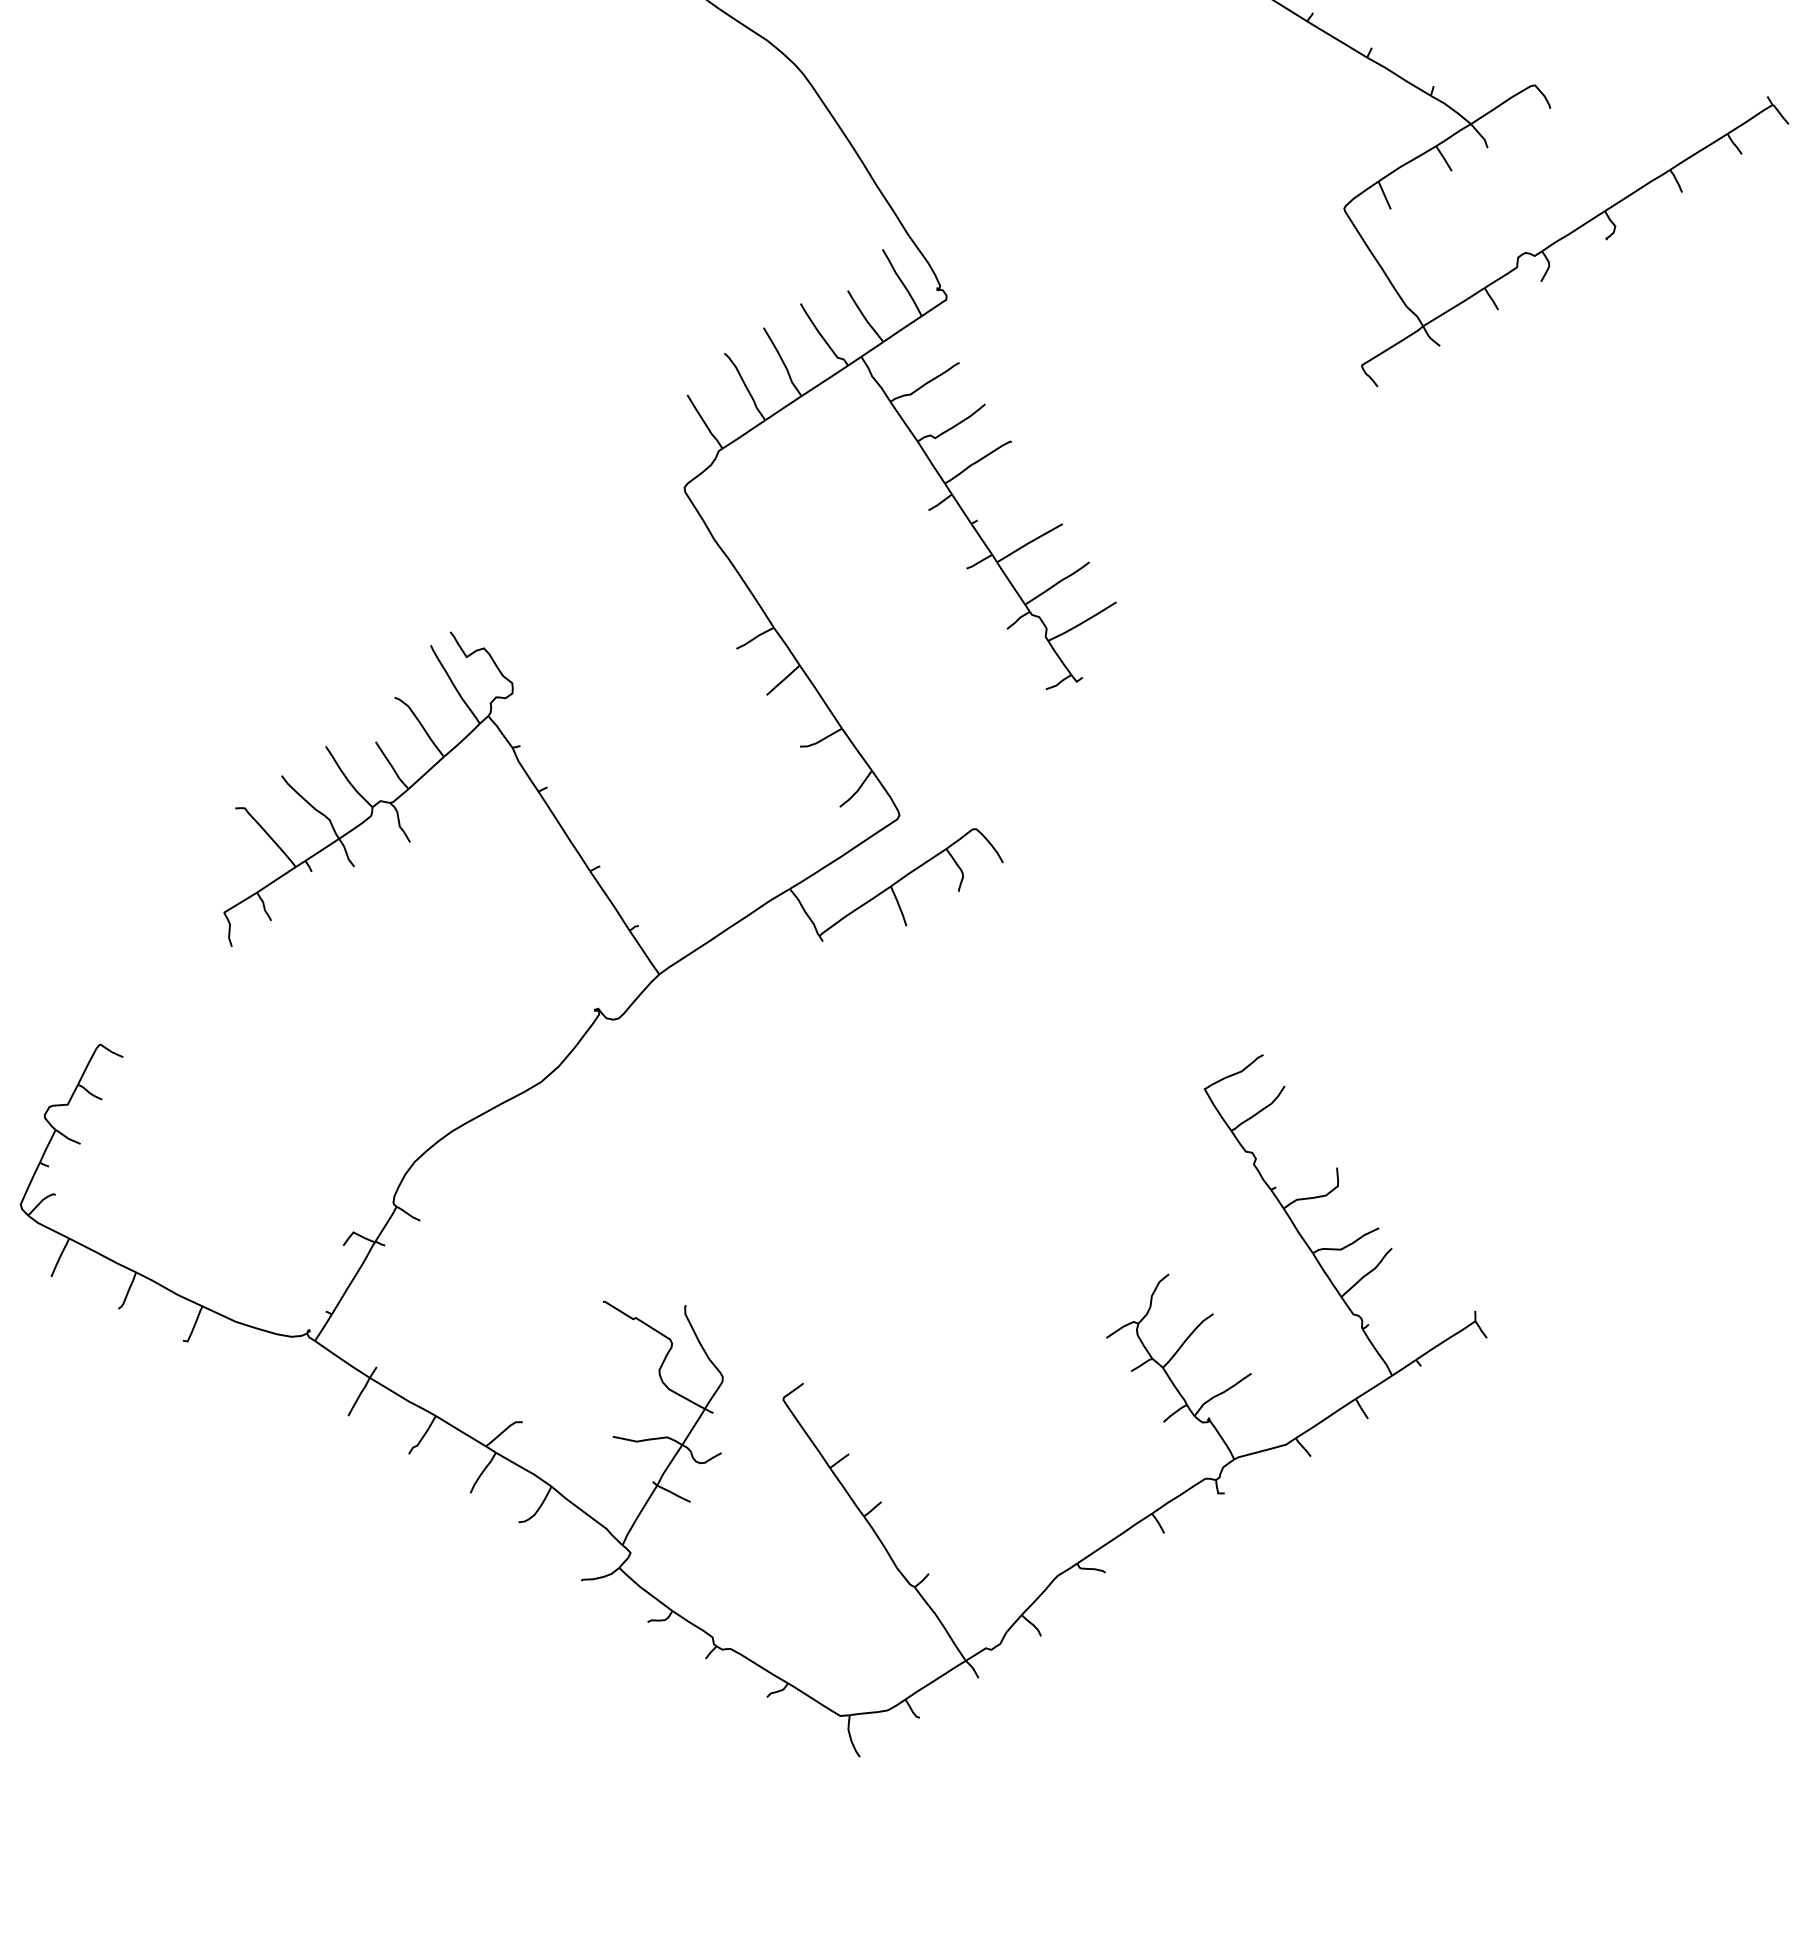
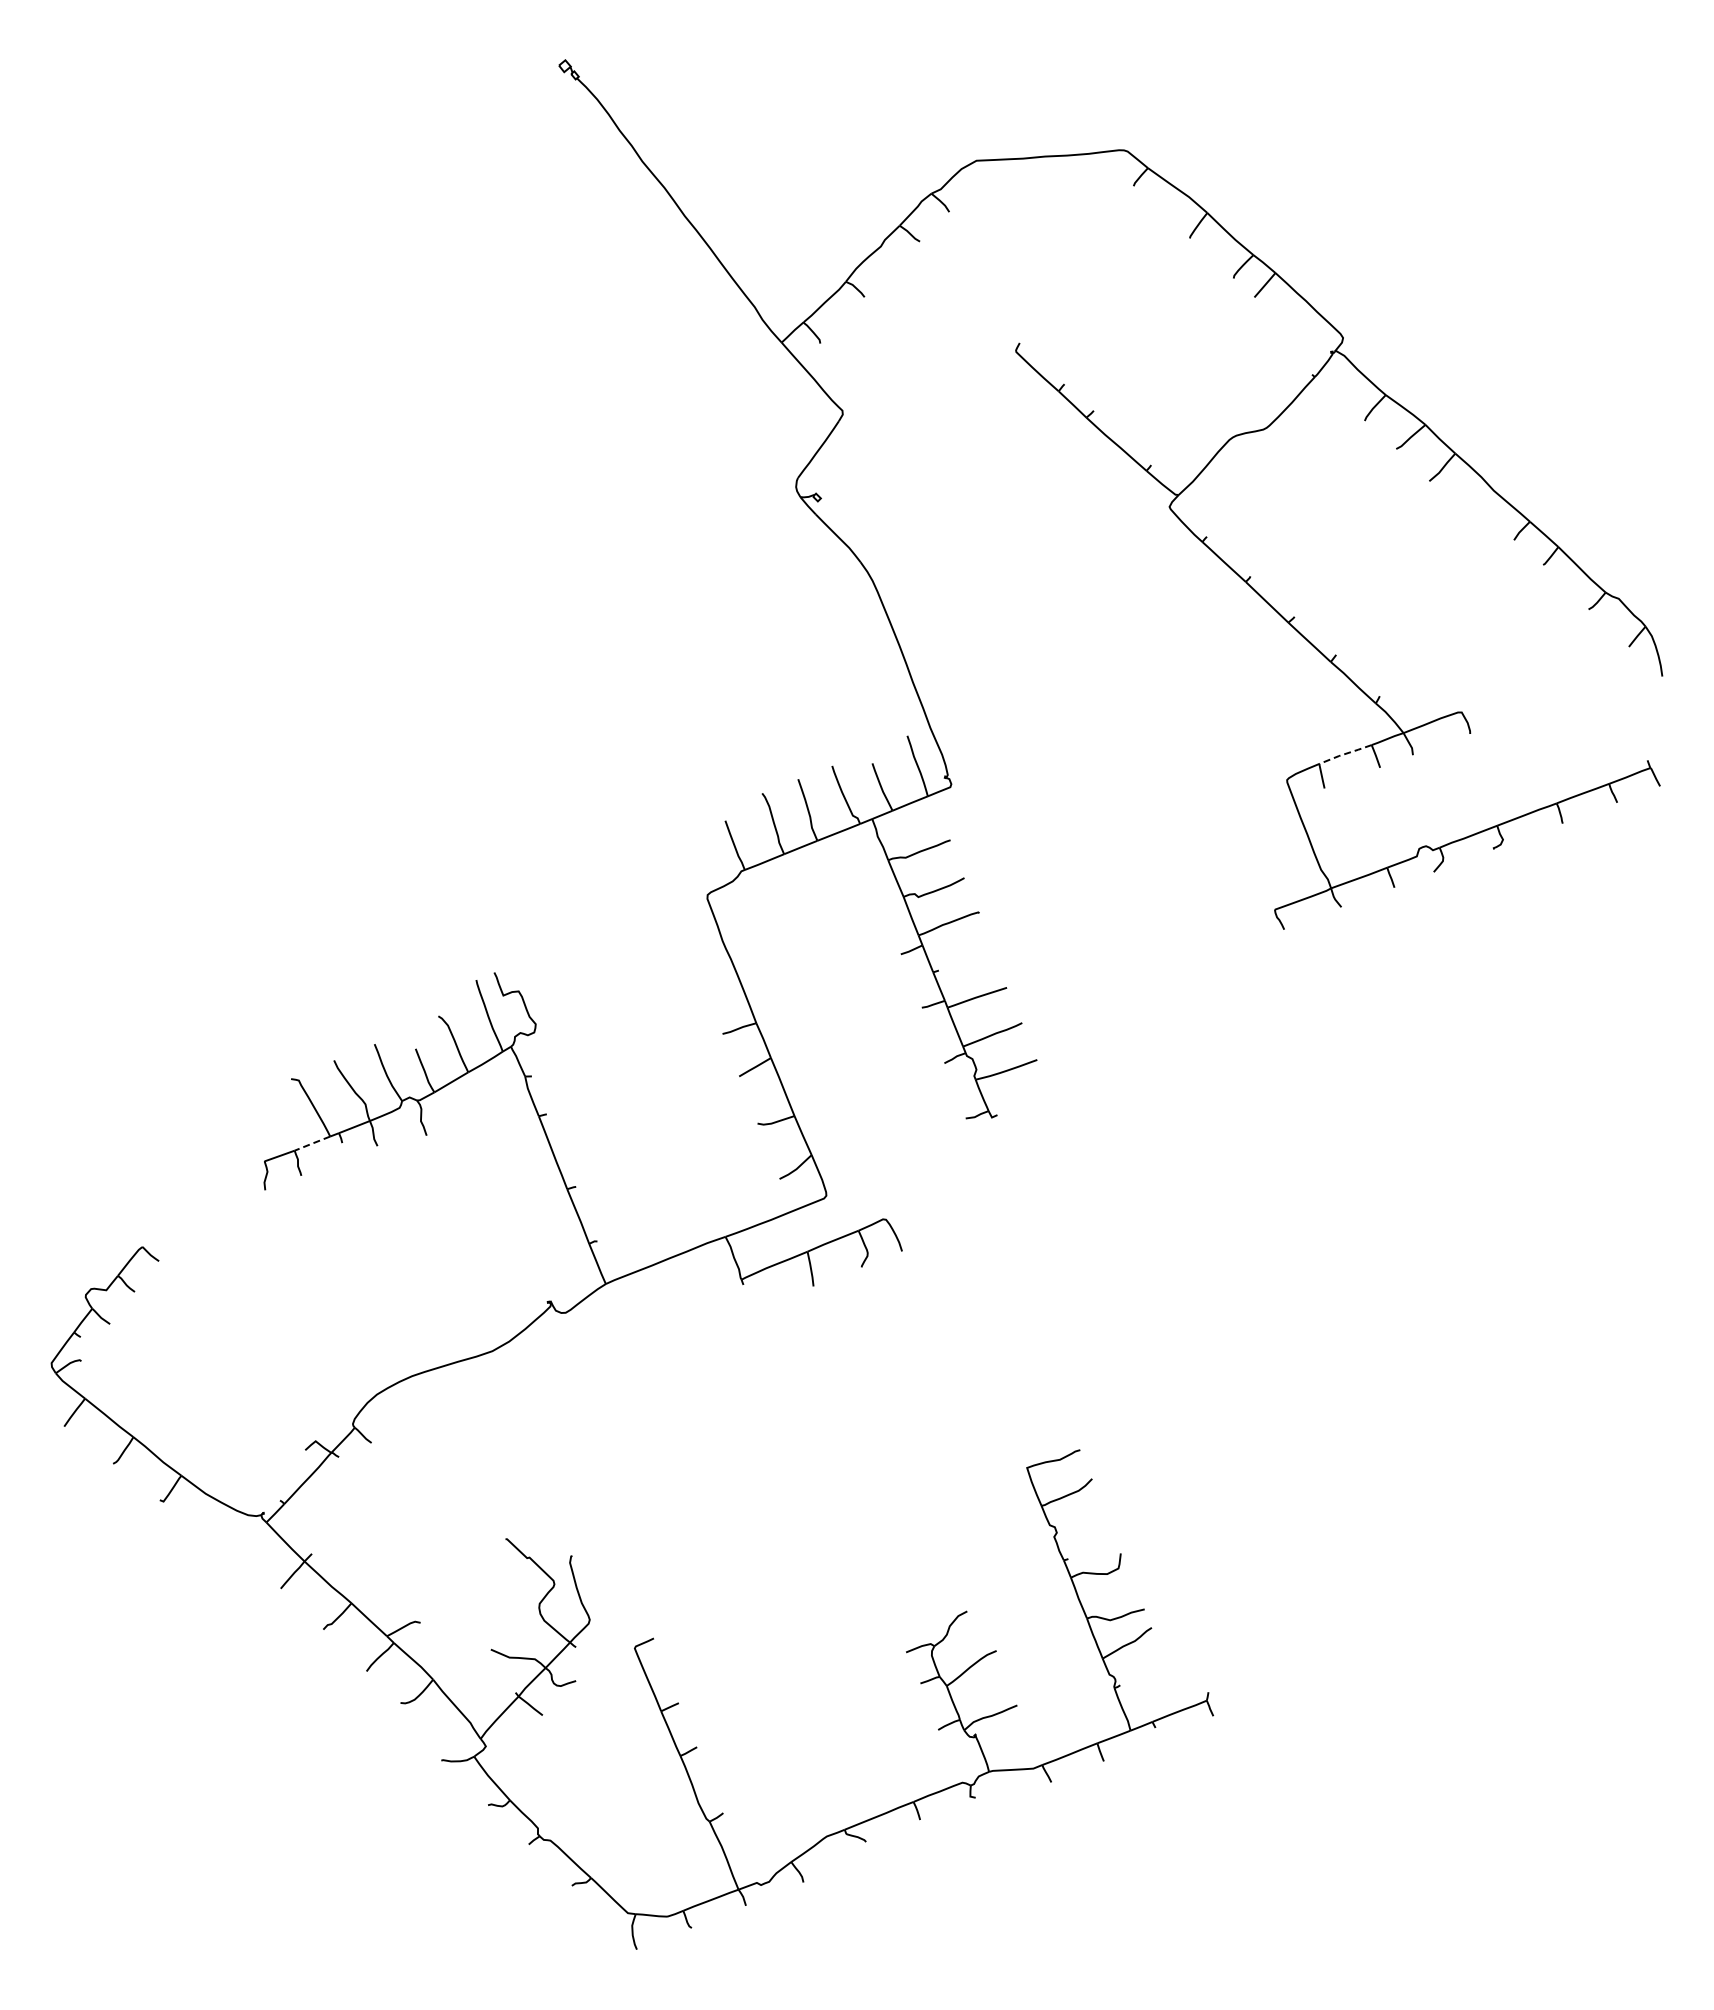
line: (1407, 162) -> (1345, 753), solid -> dashed
line: (276, 879) -> (312, 1143), solid -> dashed

